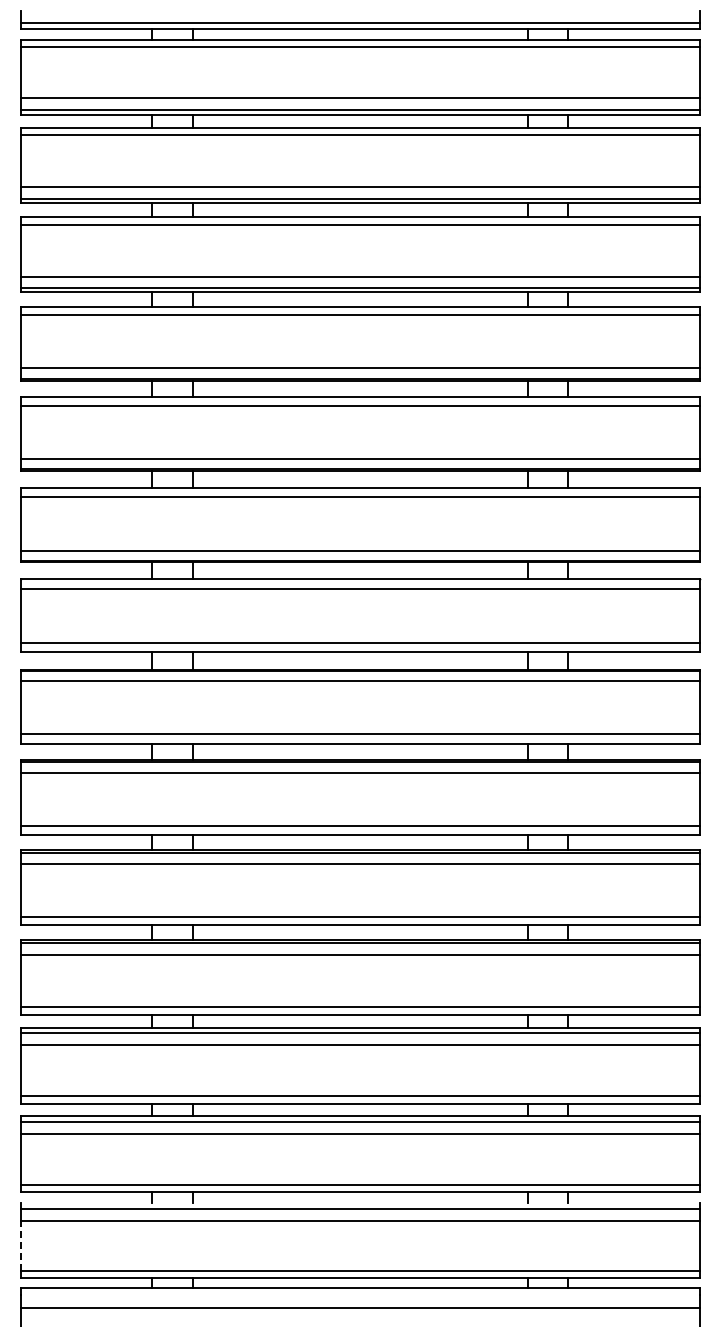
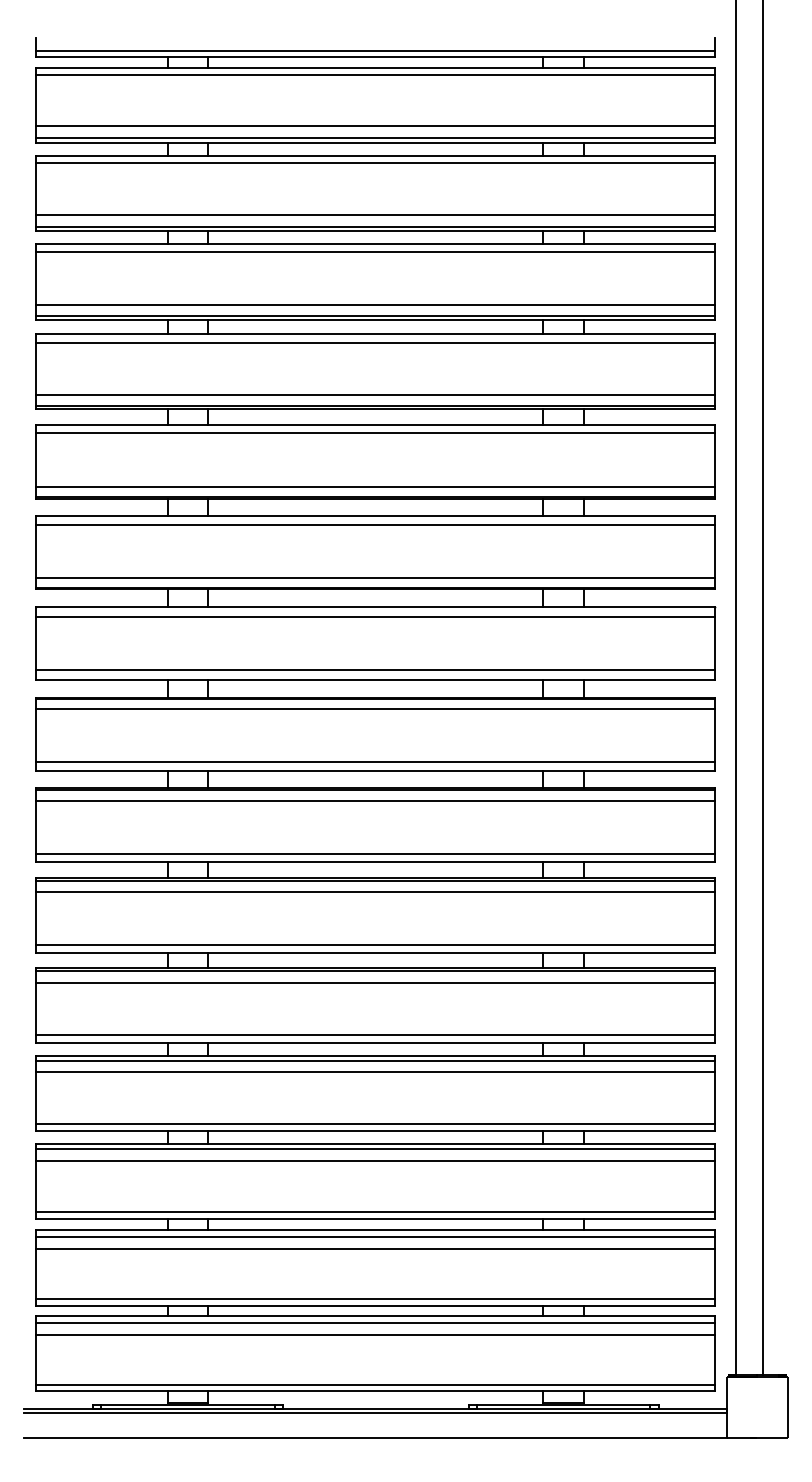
line: (360, 1202) -> (375, 1230), added
line: (21, 1245) -> (36, 1273), dashed -> solid
line: (360, 1294) -> (375, 1322), added

